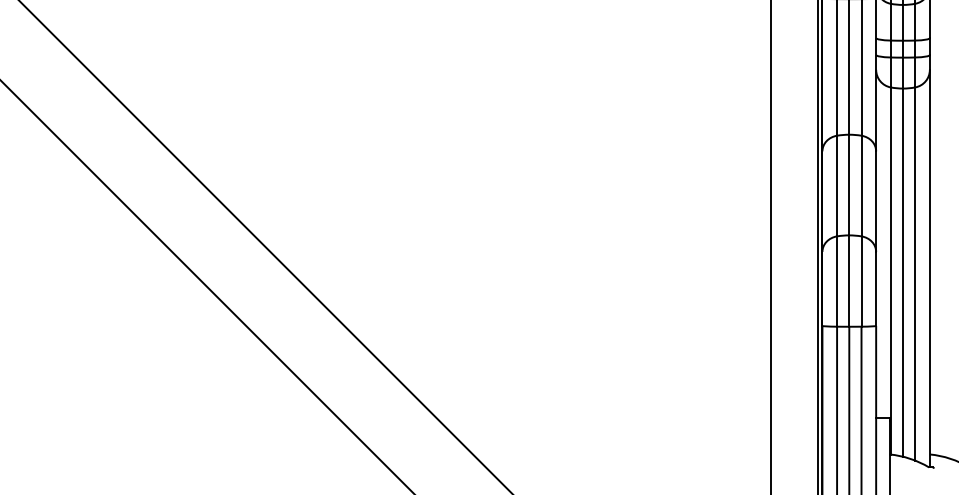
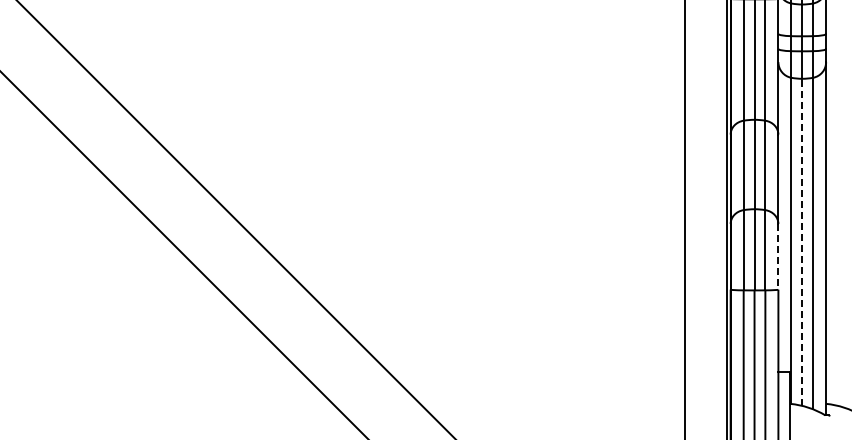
line: (903, 272) -> (802, 242), solid -> dashed
line: (876, 288) -> (778, 256), solid -> dashed

